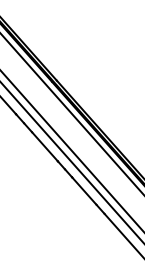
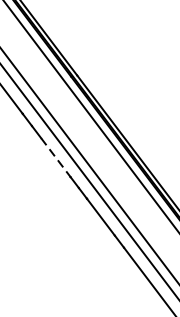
line: (45, 147) -> (56, 158), solid -> dashed

